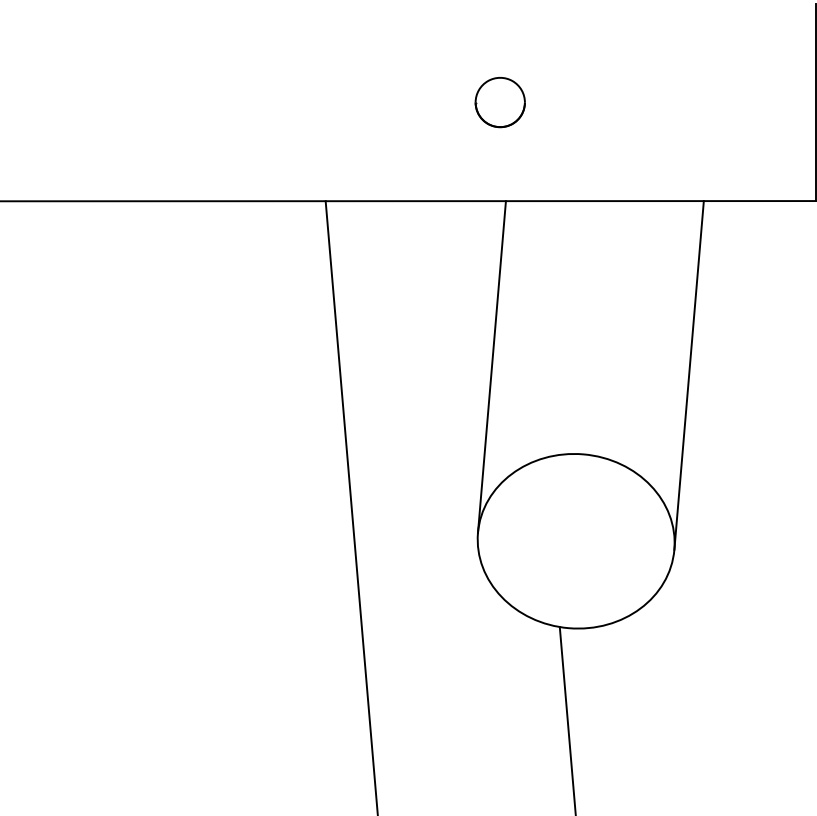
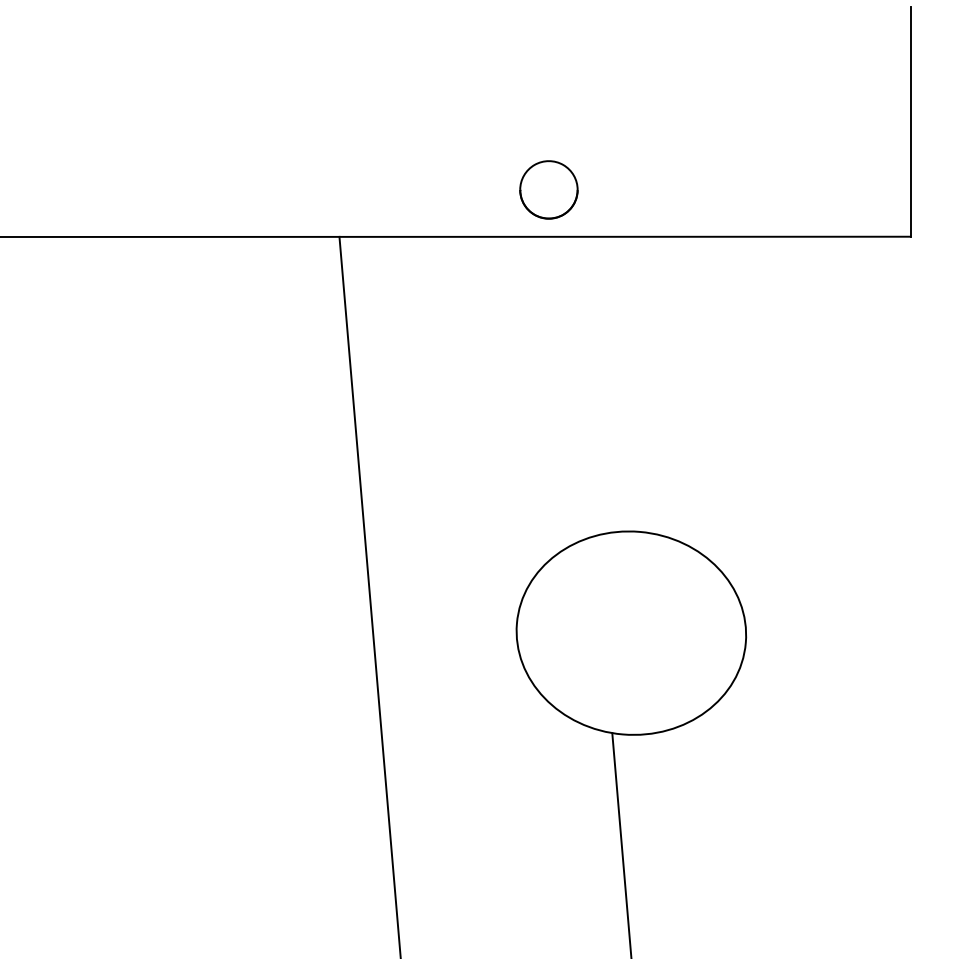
part: (499, 102) -> (548, 189), moved
line: (491, 366) -> (532, 429), removed
line: (688, 375) -> (762, 439), removed

